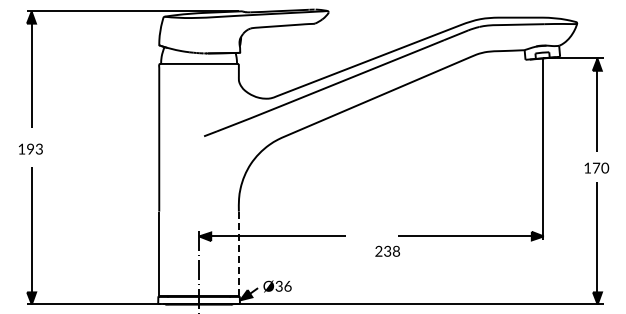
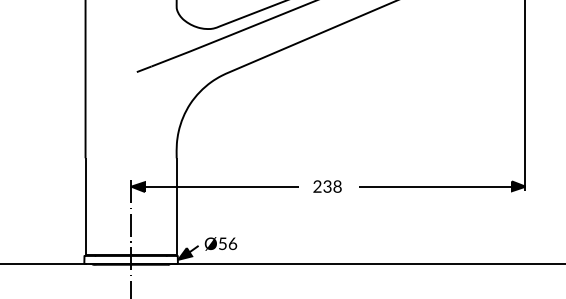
text: (387, 250) -> (327, 185), moved
line: (238, 254) -> (176, 207), dashed -> solid
text: (278, 285) -> (222, 242), Ø36 -> Ø56

